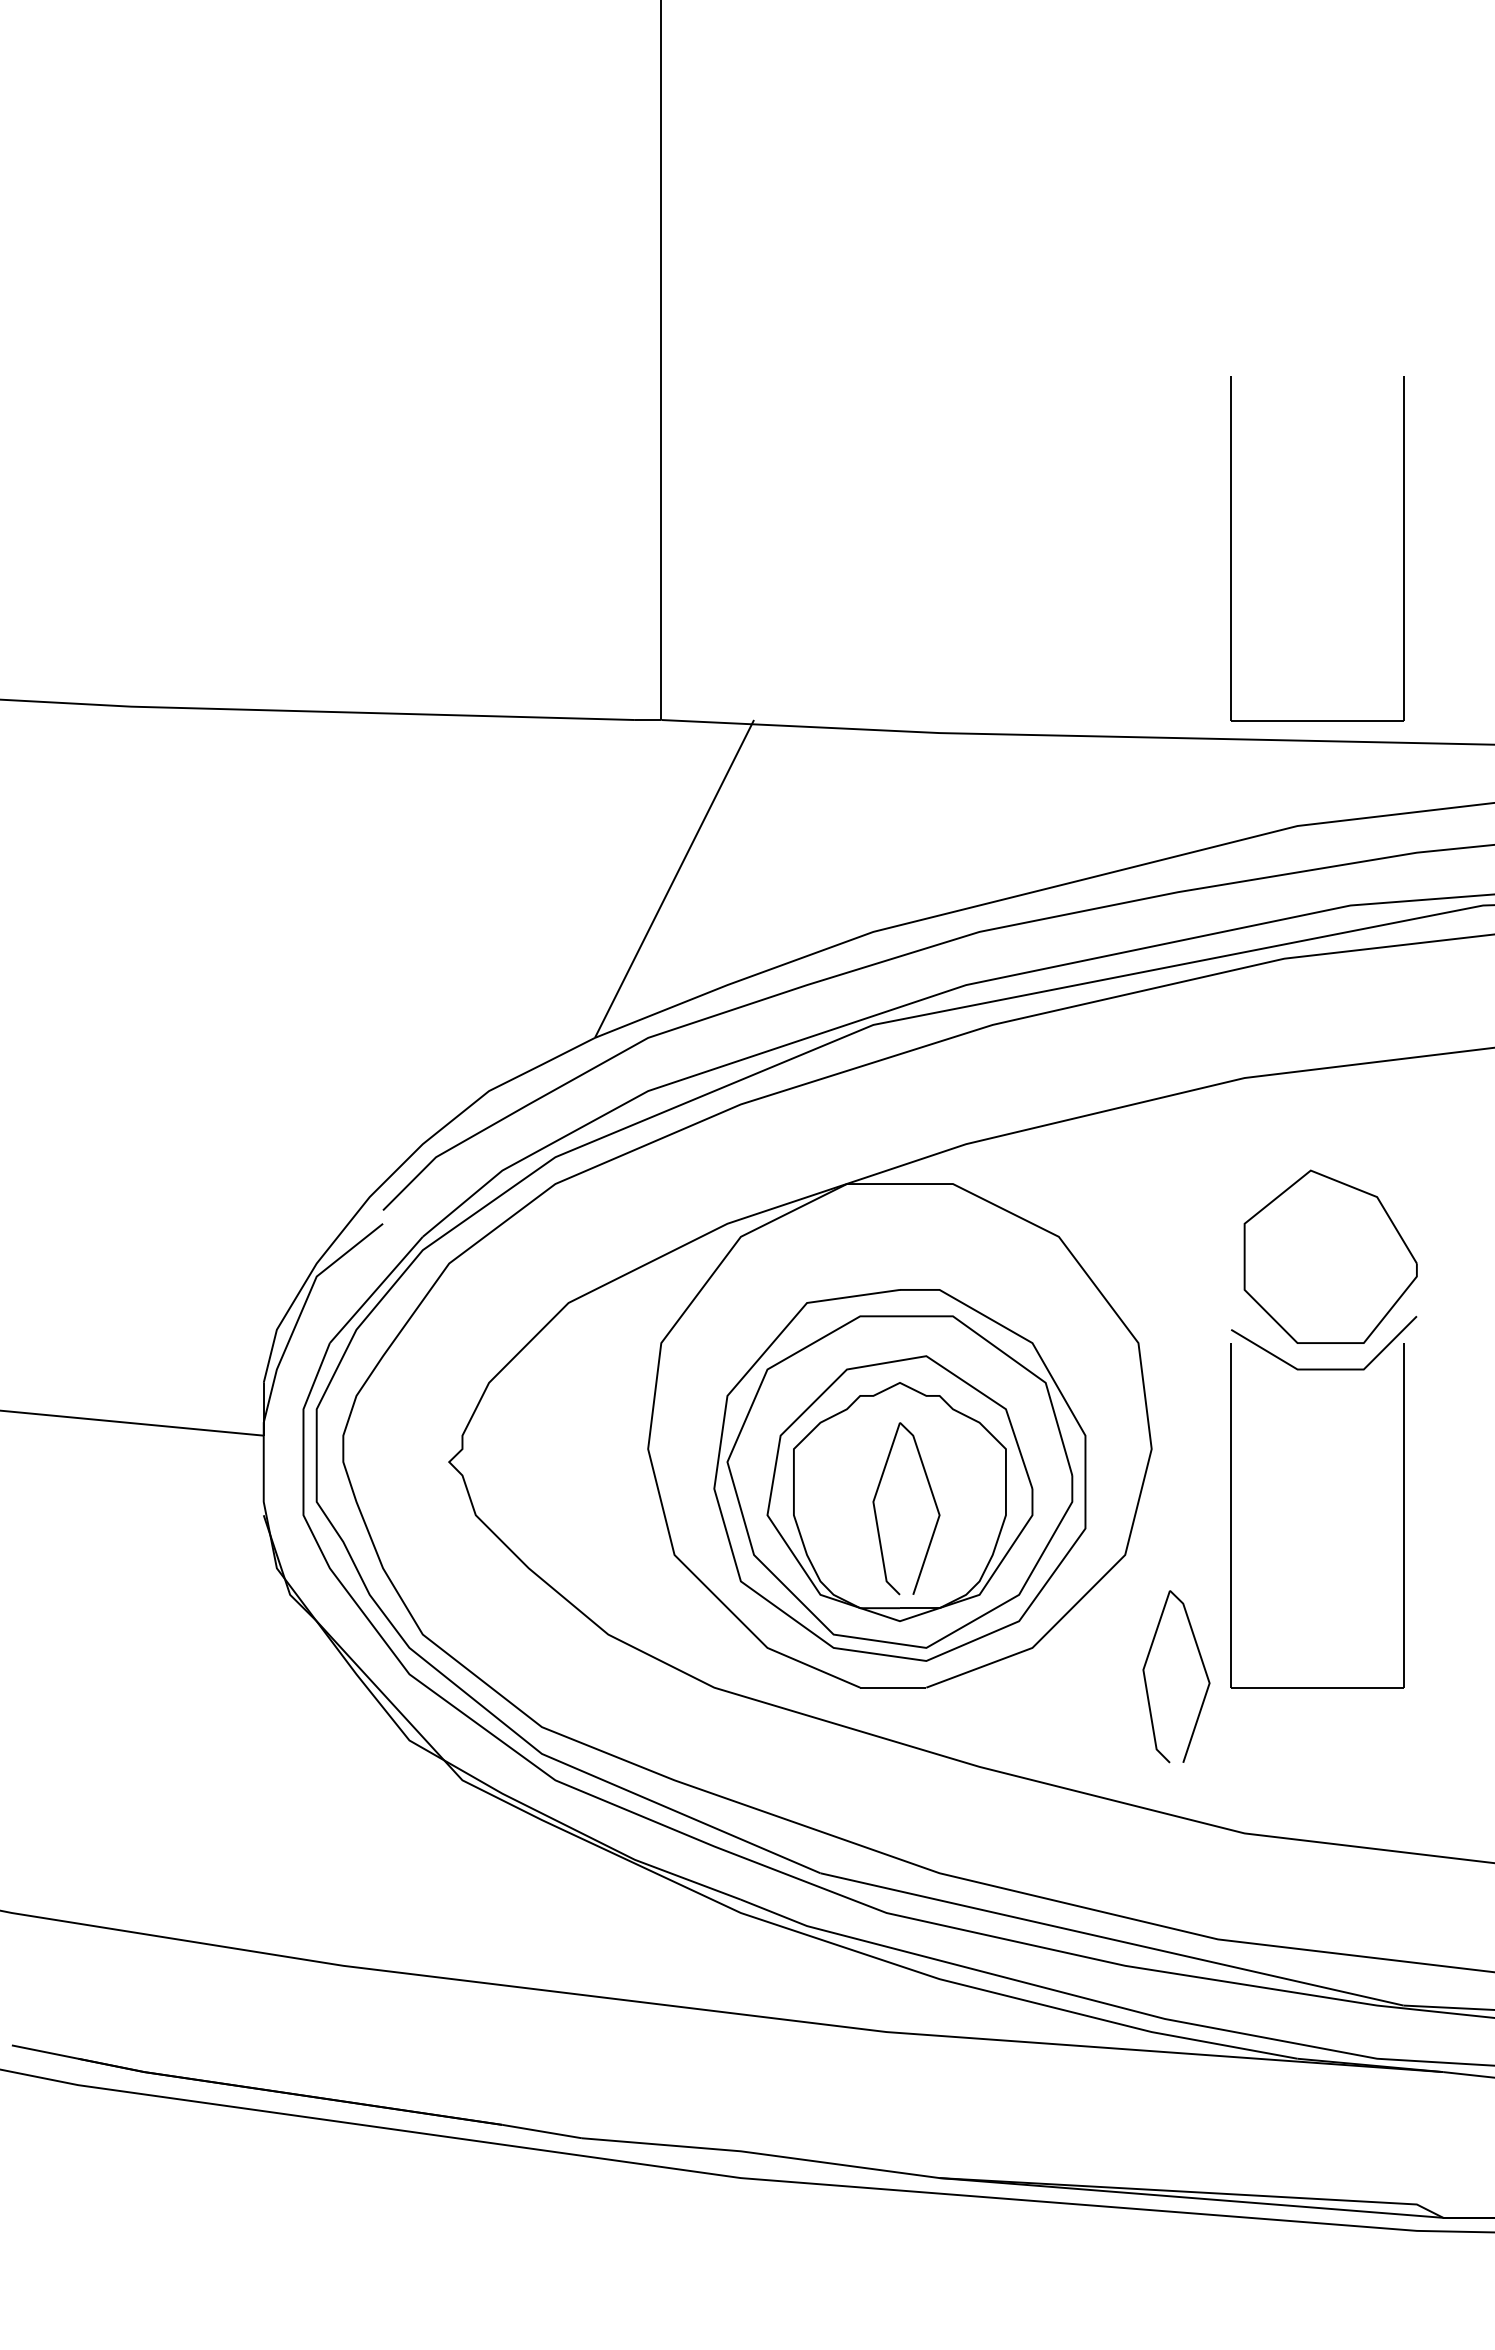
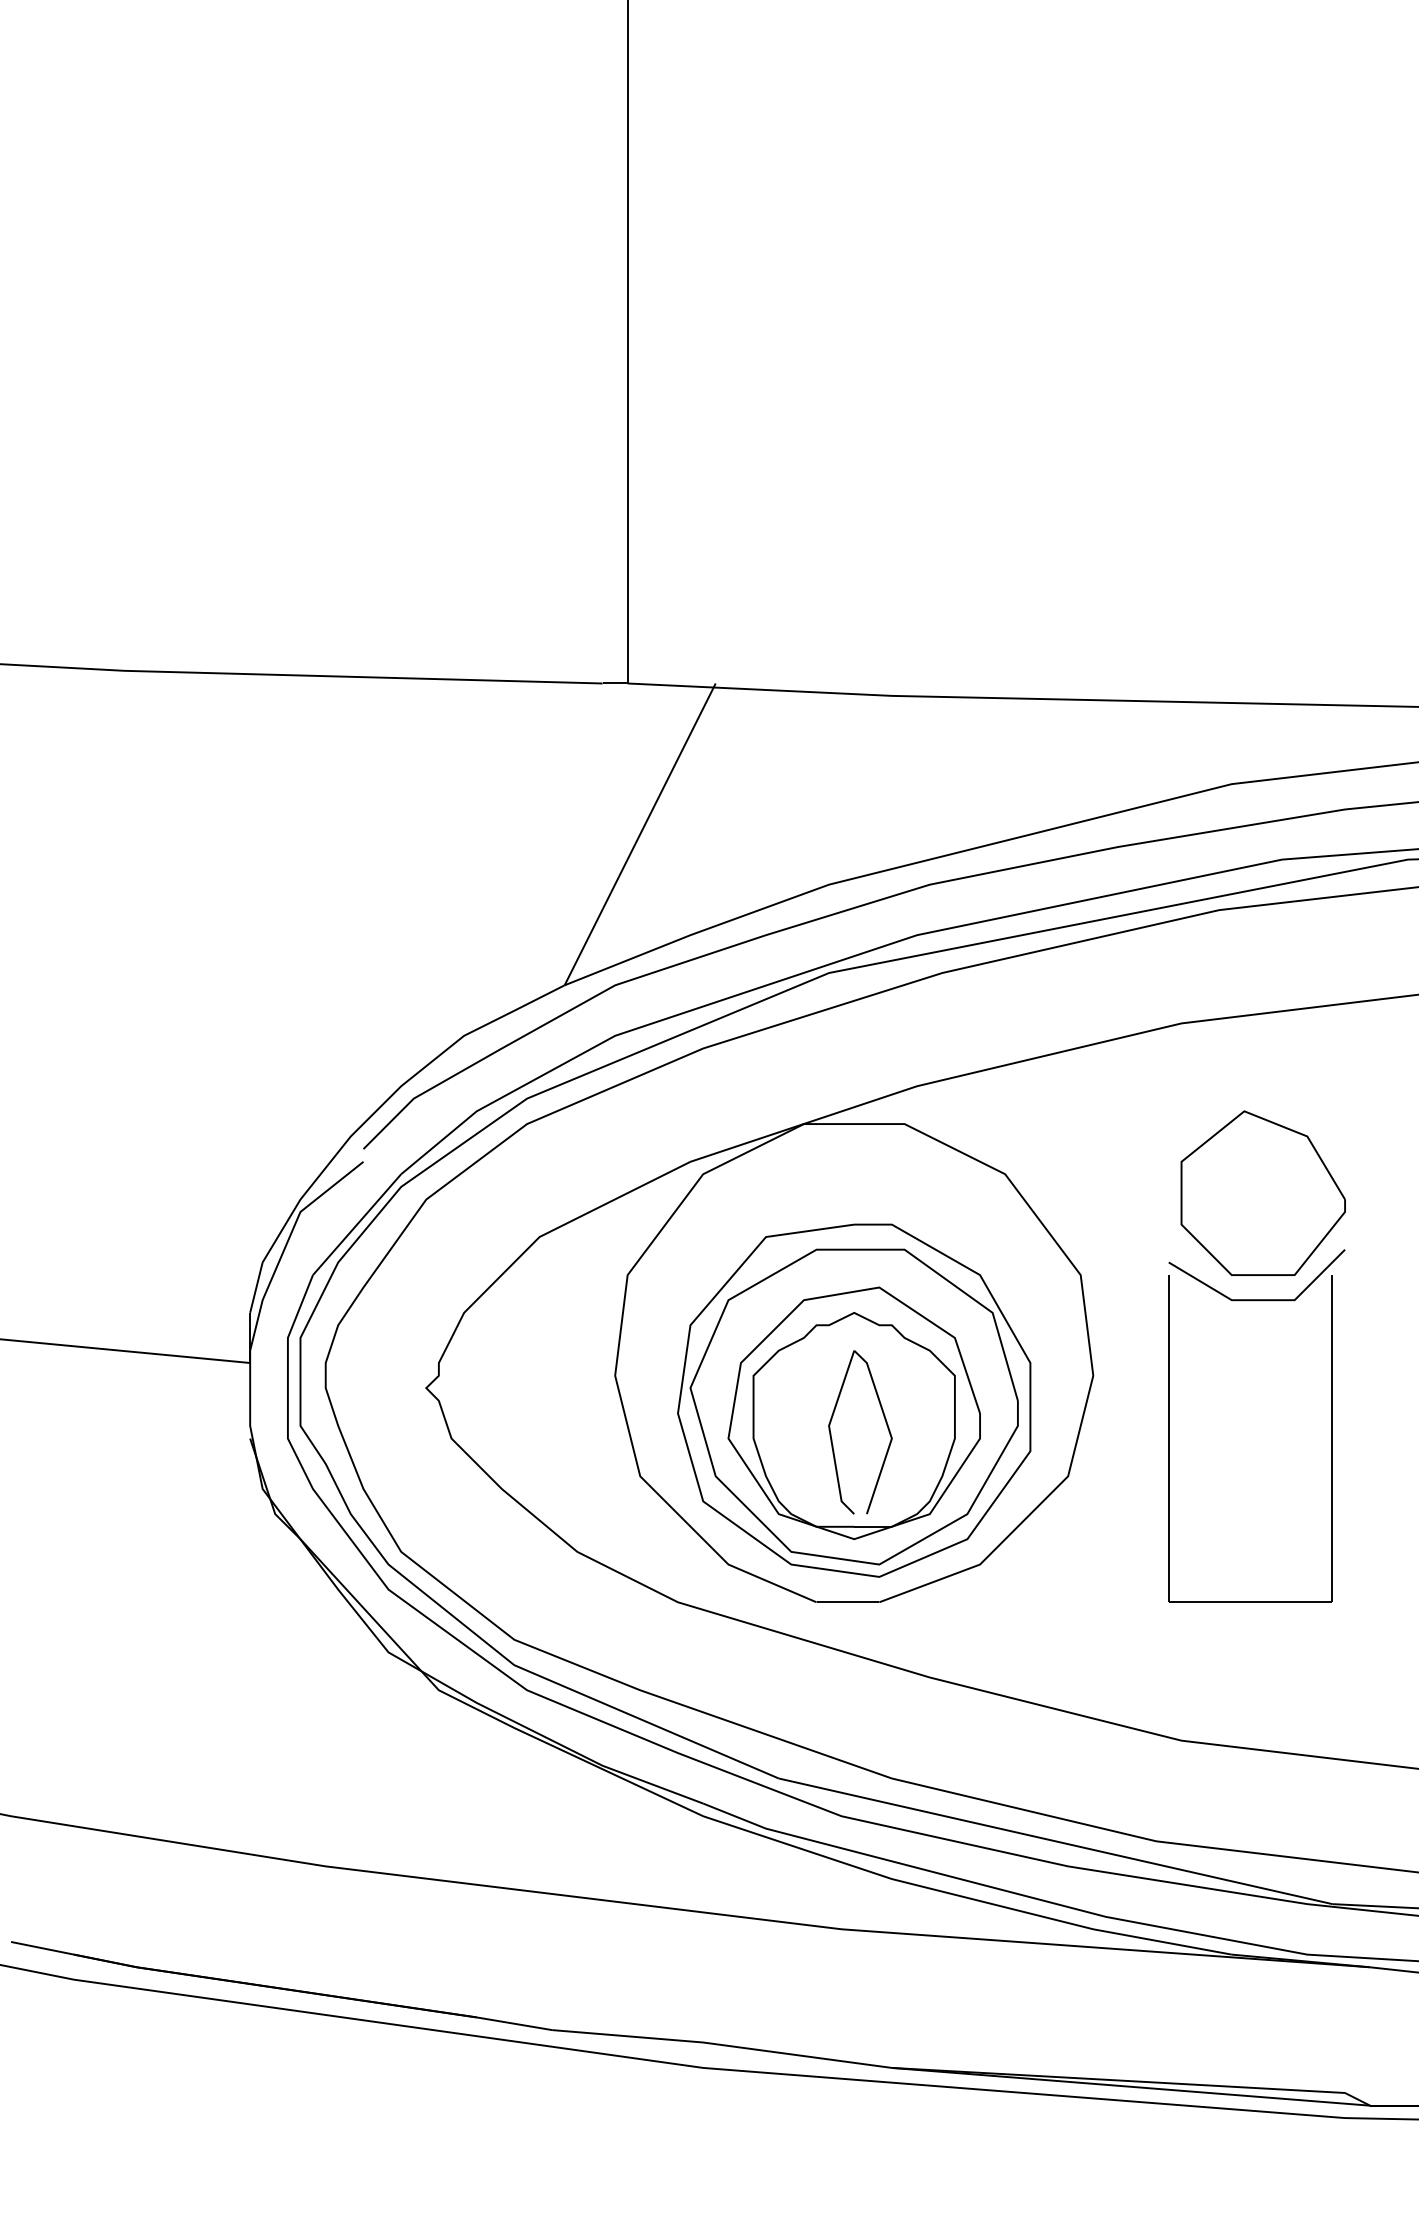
part: (1231, 548) -> (1169, 520), removed
part: (1203, 1668) -> (1142, 1584), removed

